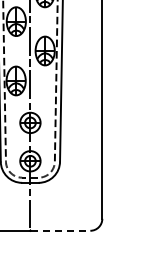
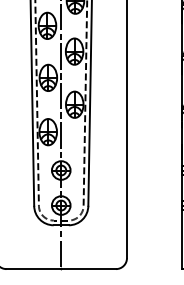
line: (61, 231) -> (89, 269), dashed -> solid

